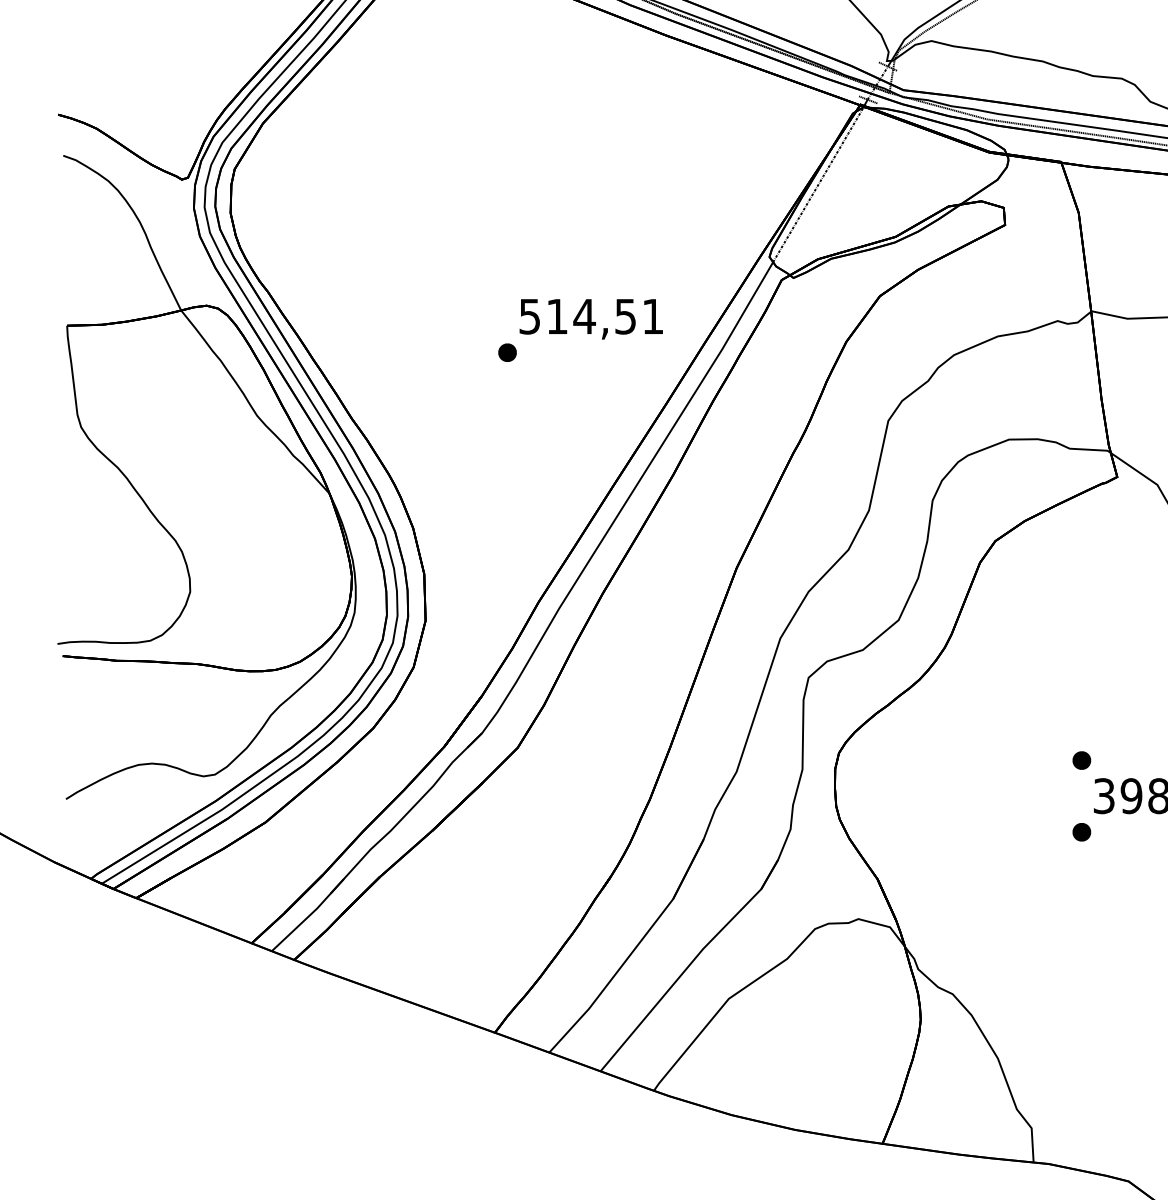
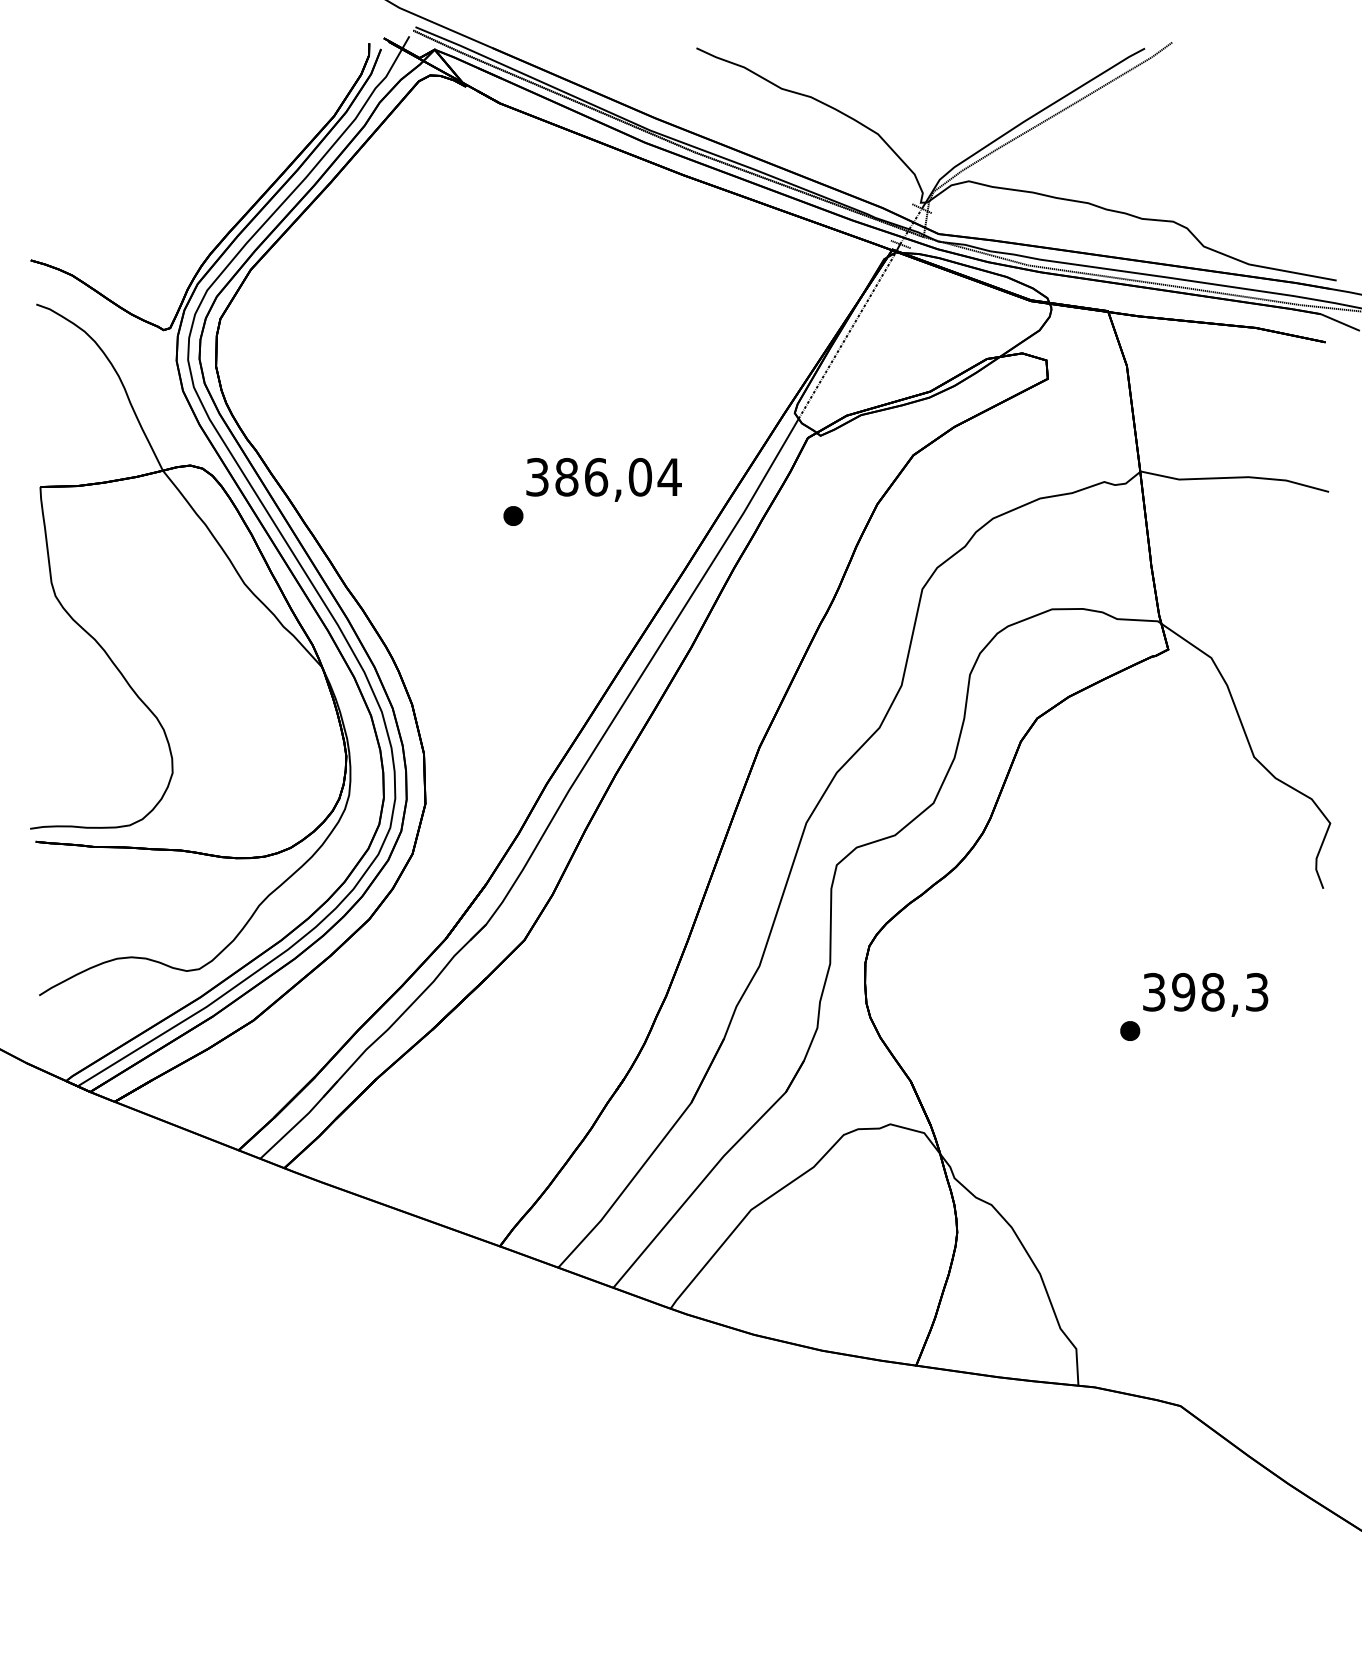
text: (591, 315) -> (603, 476), 514,51 -> 386,04
part: (1082, 760) -> (1130, 953), removed

